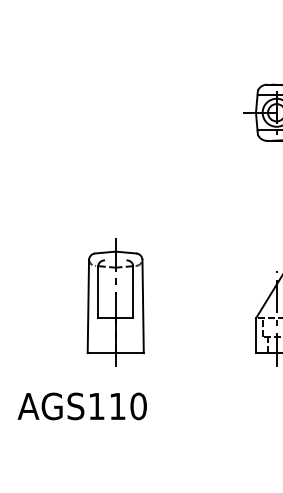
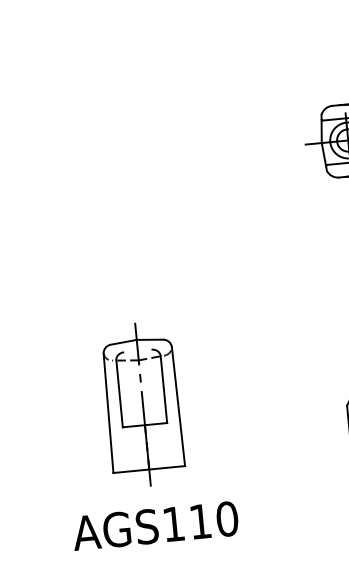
part: (115, 302) -> (142, 404), moved
text: (81, 406) -> (154, 526), moved

